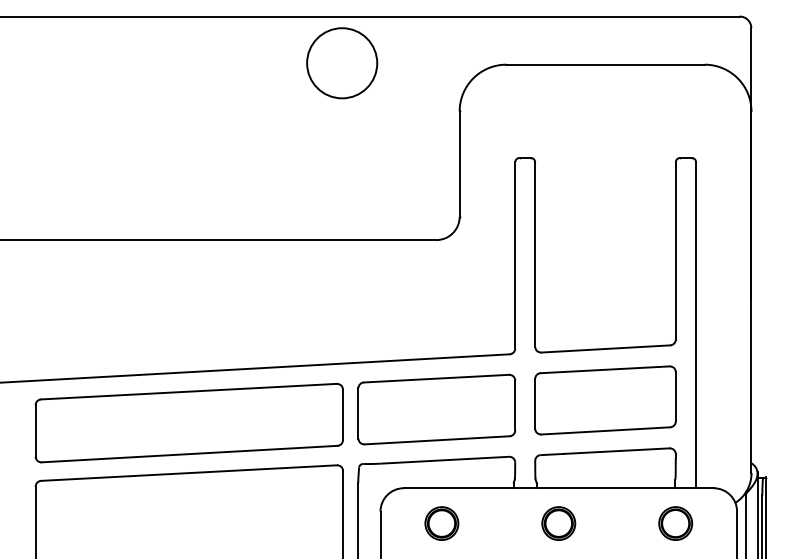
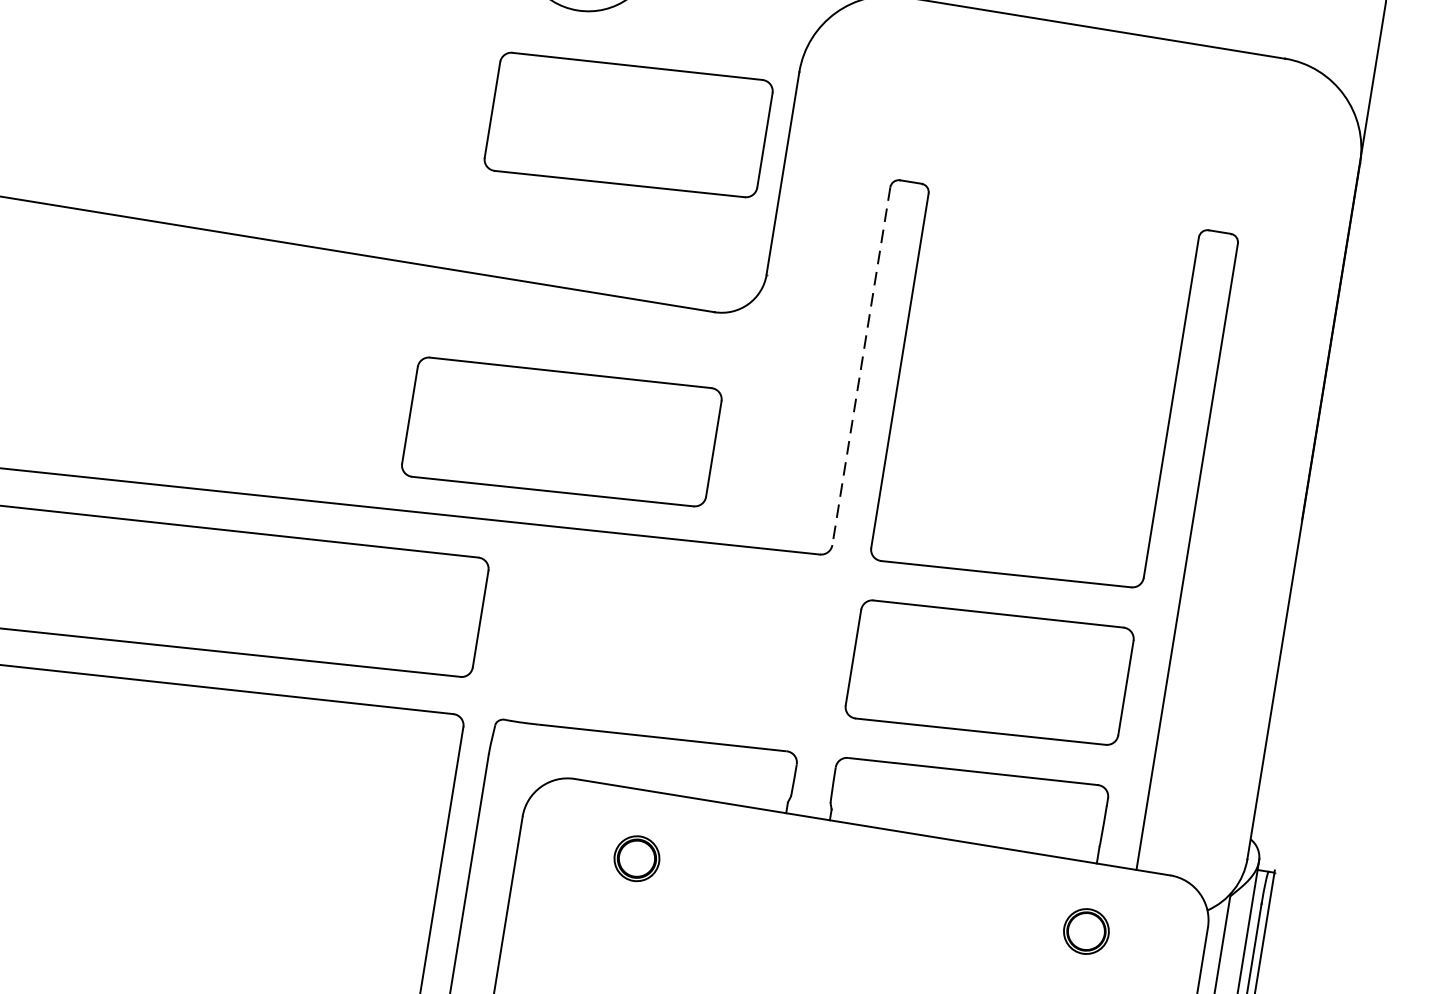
part: (377, 152) -> (628, 125), added
line: (515, 255) -> (861, 366), solid -> dashed
part: (436, 409) -> (561, 432), moved
part: (441, 523) -> (636, 858), size x0.7
part: (558, 523) -> (861, 894), removed
part: (675, 523) -> (1085, 931), size x0.7

